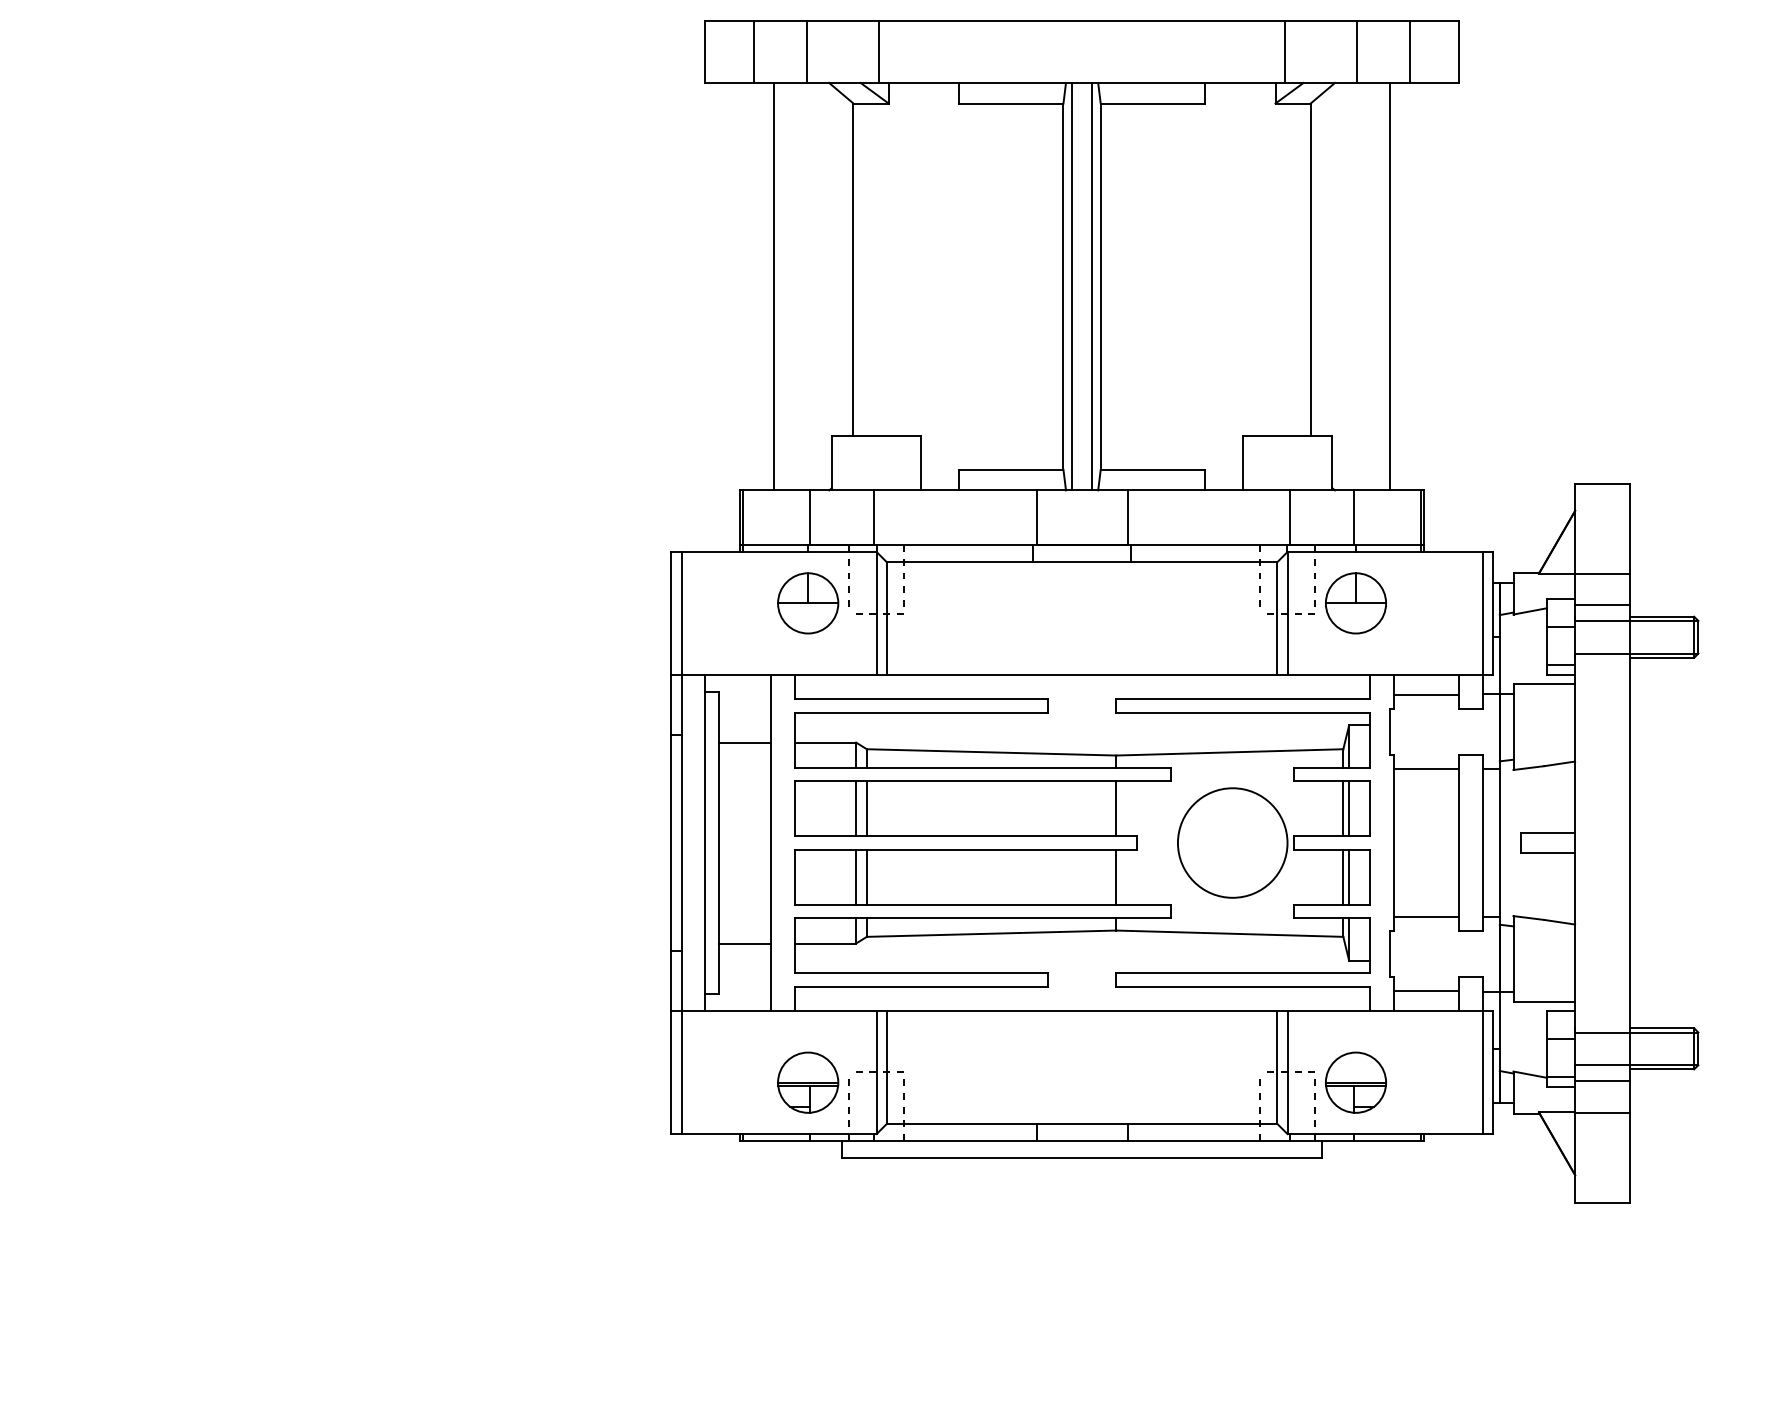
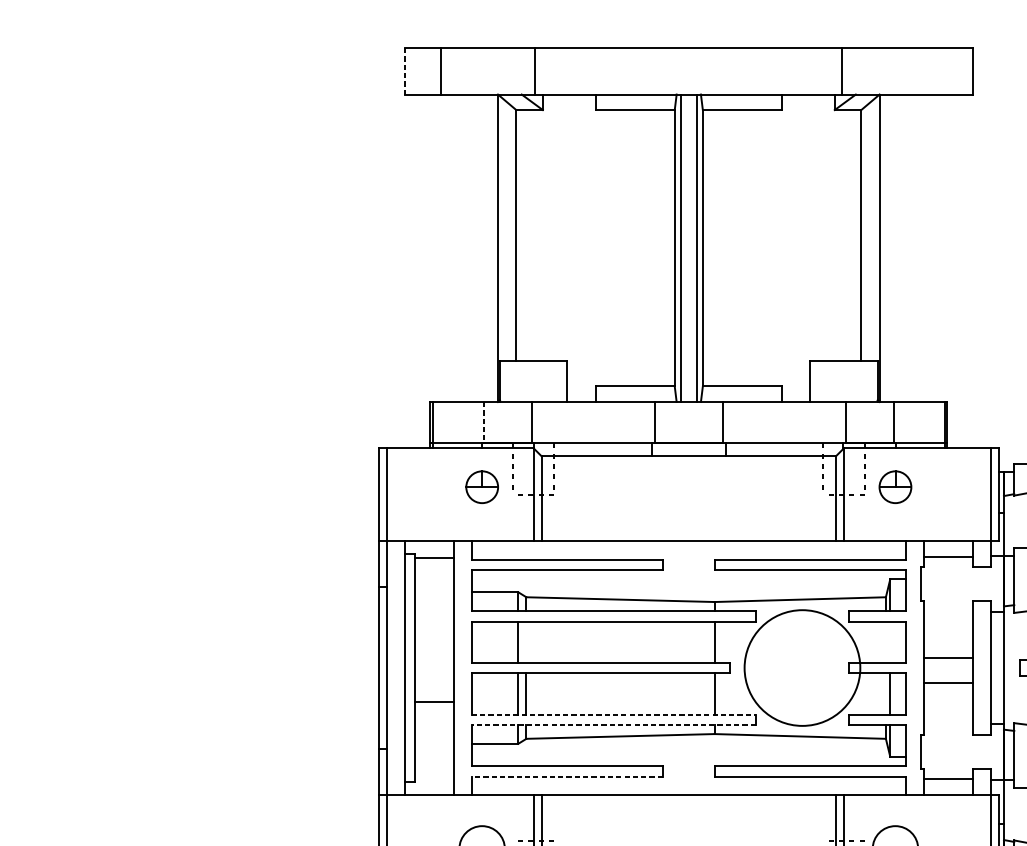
line: (807, 51) -> (481, 70), removed
line: (1356, 51) -> (895, 70), removed
line: (1410, 51) -> (936, 70), removed
line: (705, 52) -> (404, 71), solid -> dashed
line: (773, 286) -> (497, 248), moved
line: (1390, 286) -> (879, 248), moved
line: (810, 518) -> (483, 423), solid -> dashed
part: (808, 603) -> (482, 487), size x0.7
part: (1355, 603) -> (895, 487), size x0.7
line: (744, 742) -> (434, 557), moved
line: (1425, 769) -> (947, 658), moved
line: (866, 808) -> (526, 641), removed
line: (1343, 808) -> (886, 641), removed
line: (1349, 808) -> (890, 641), removed
circle: (1232, 842) -> (802, 667), size x1.4
line: (1343, 876) -> (886, 693), removed
line: (983, 904) -> (614, 714), solid -> dashed
line: (1425, 916) -> (947, 682), moved
line: (982, 918) -> (613, 724), solid -> dashed
line: (744, 943) -> (434, 702), moved
line: (921, 986) -> (567, 776), solid -> dashed

